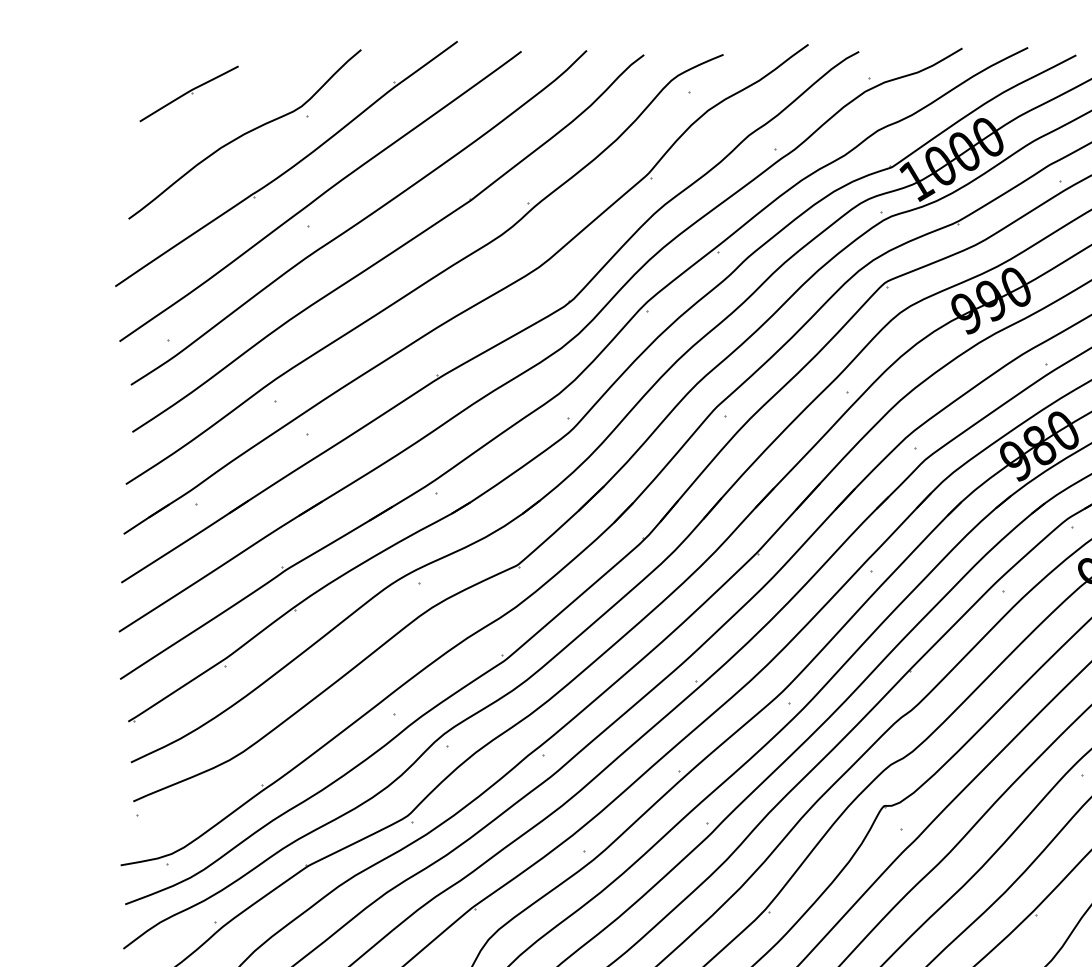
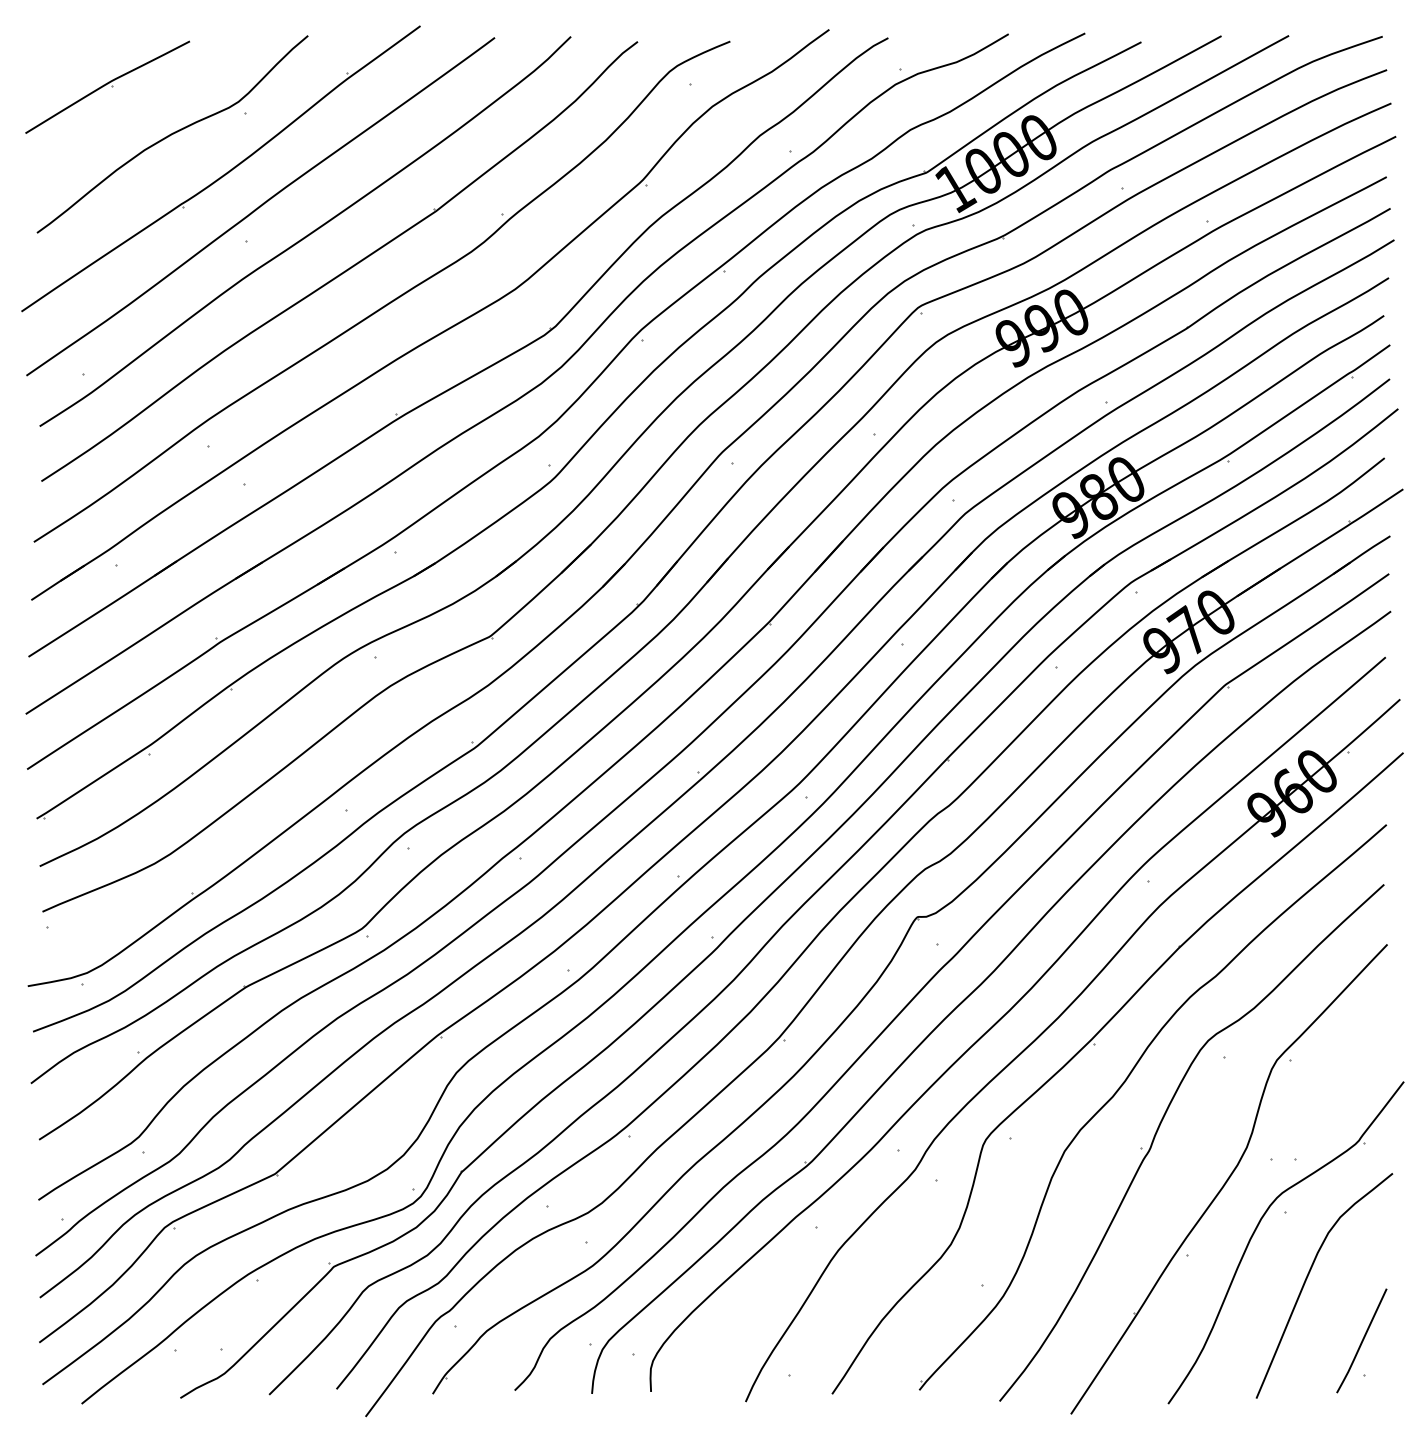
part: (189, 93) -> (107, 86), size x1.43

